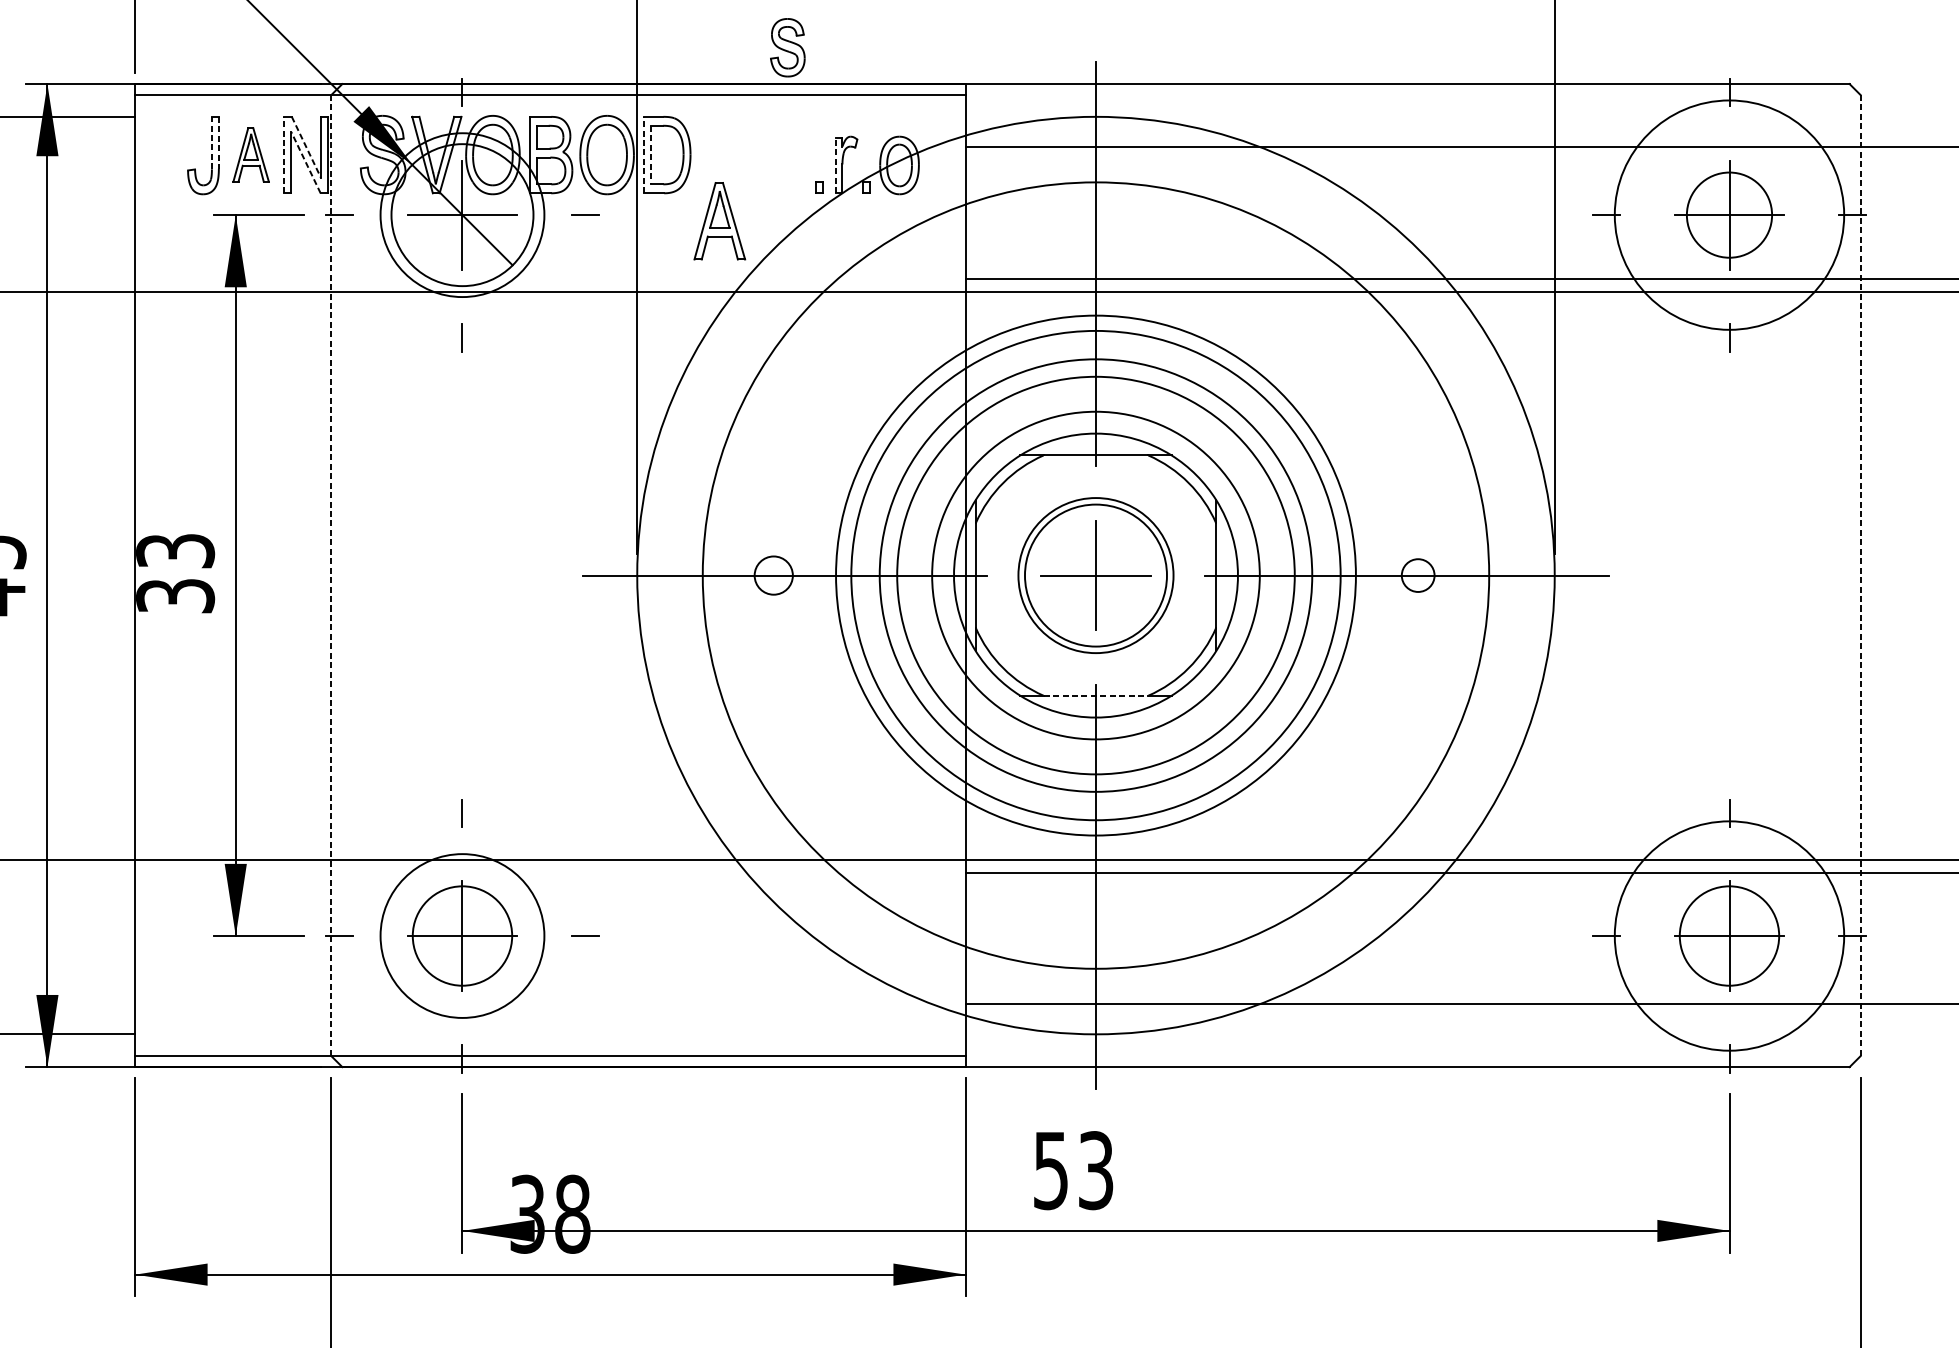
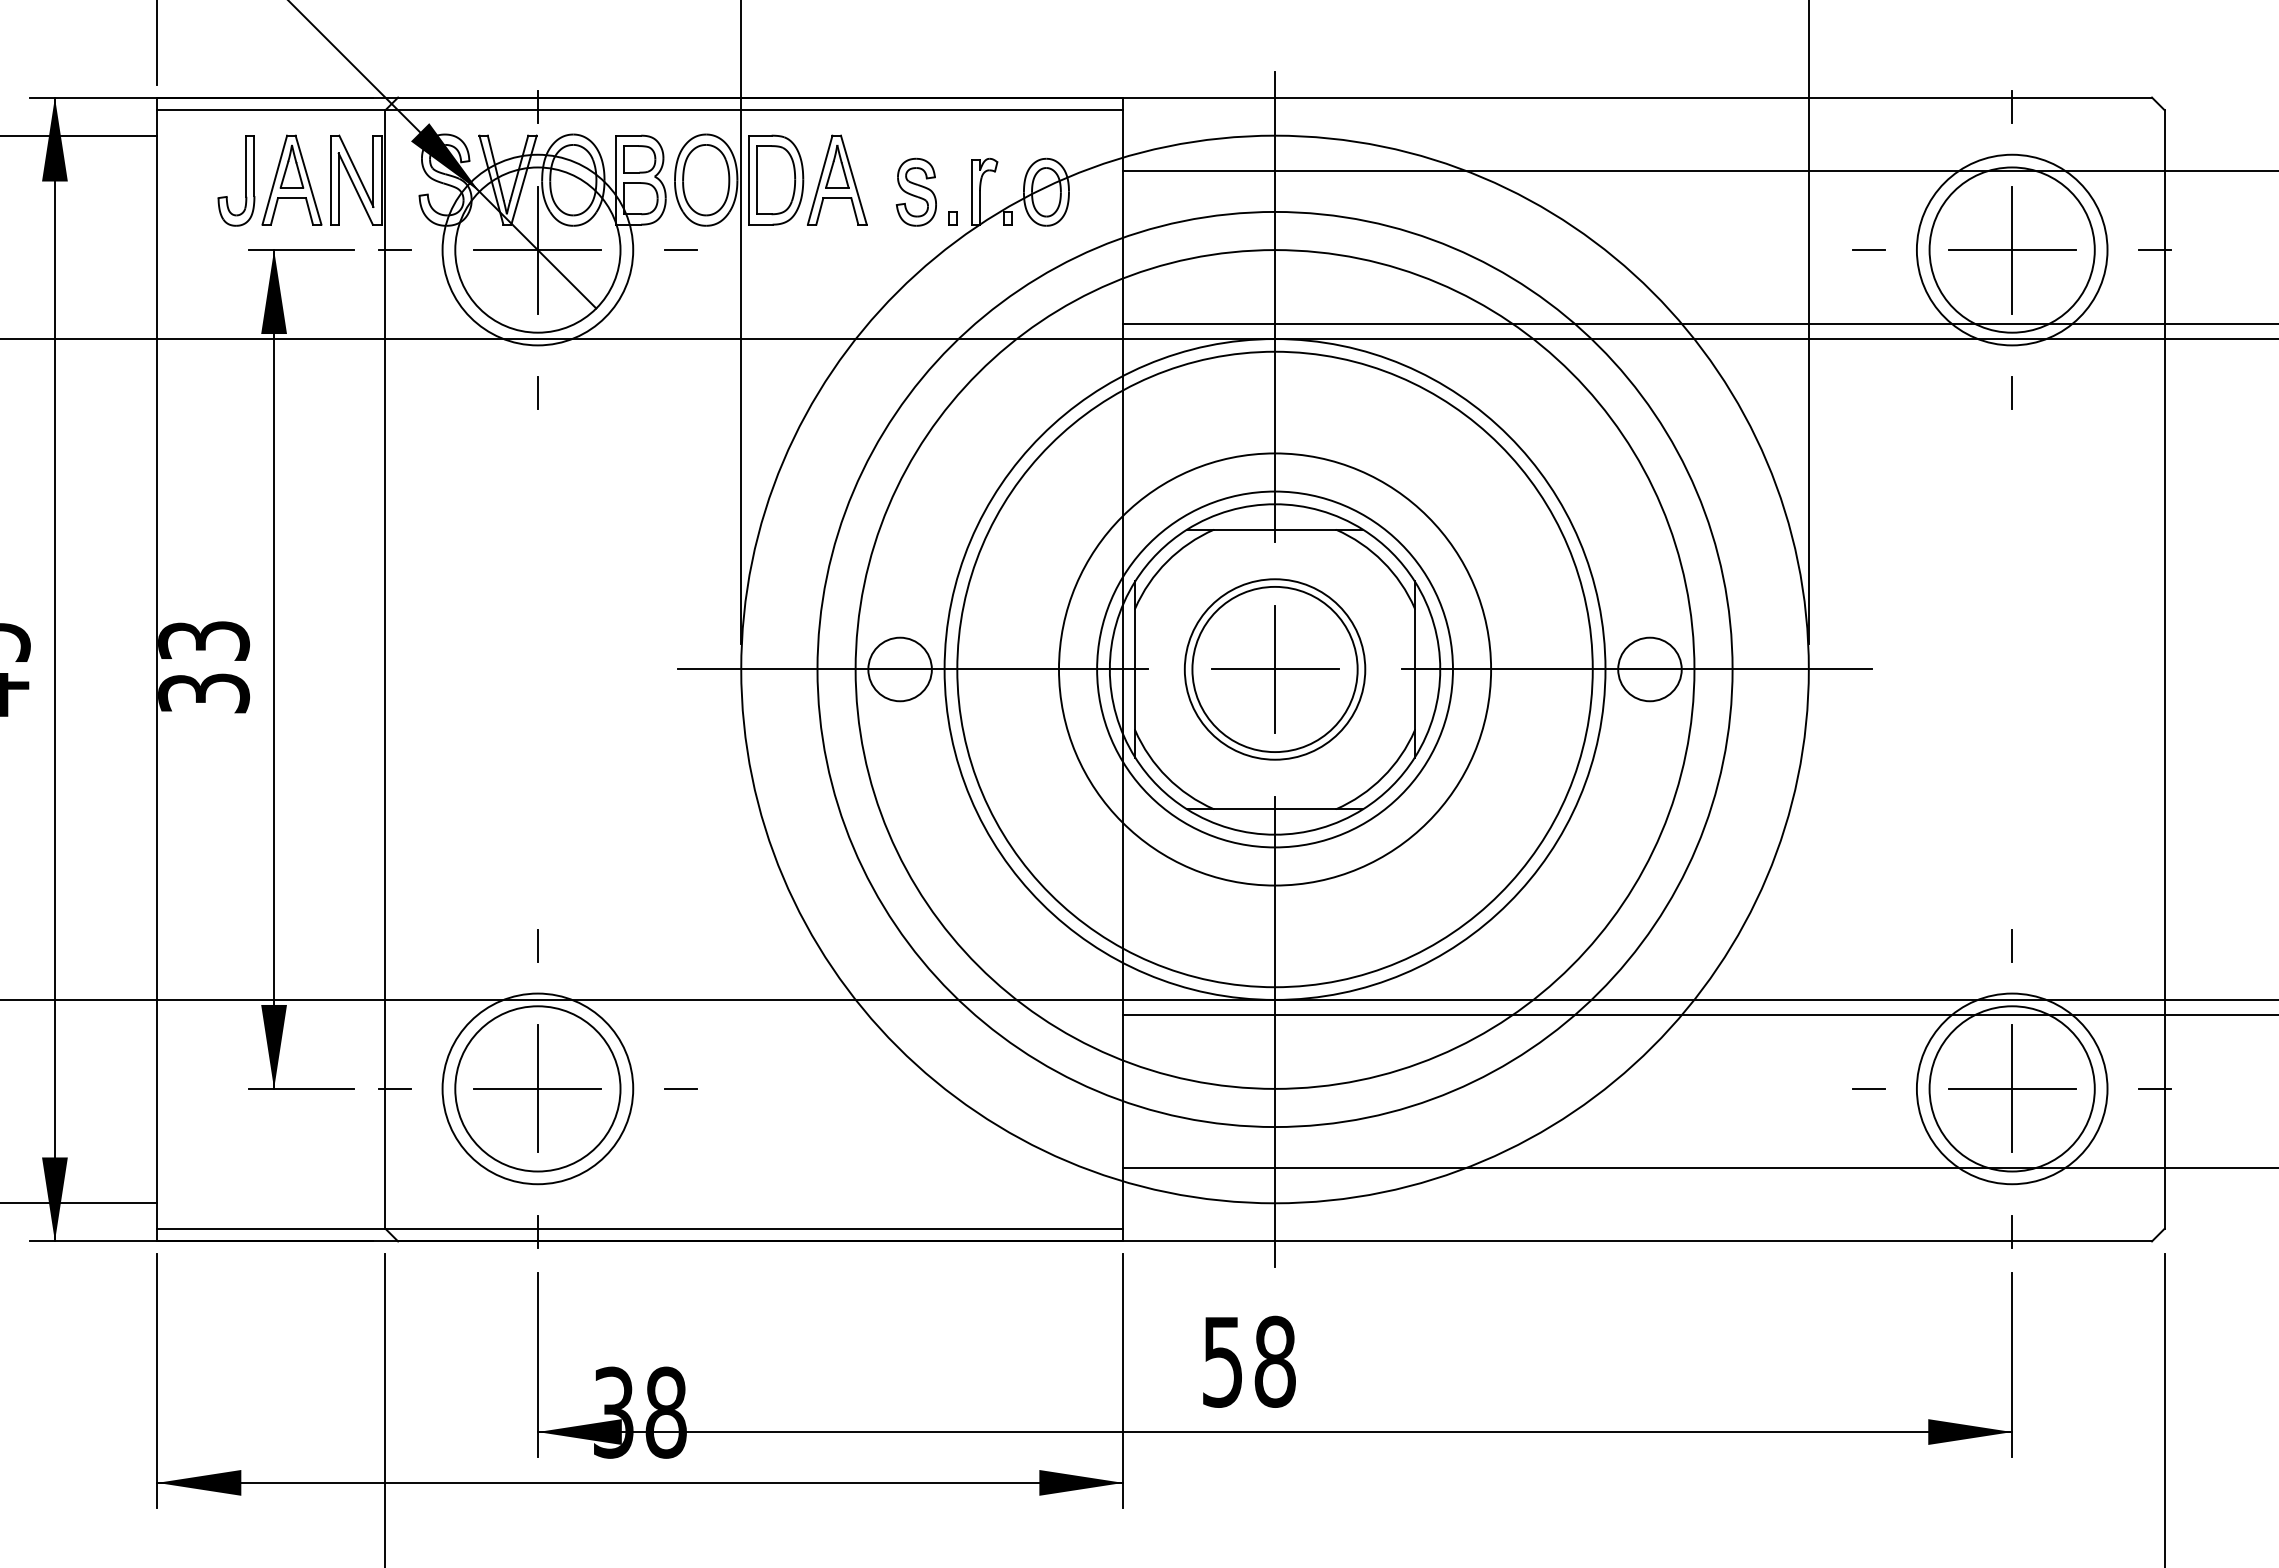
part: (786, 47) -> (915, 191), moved
line: (212, 143) -> (246, 166), dashed -> solid
line: (218, 143) -> (254, 166), dashed -> solid
line: (306, 147) -> (356, 171), dashed -> solid
part: (250, 154) -> (291, 179), size x1.43
line: (284, 154) -> (330, 179), dashed -> solid
line: (643, 154) -> (748, 179), dashed -> solid
line: (651, 155) -> (757, 180), dashed -> solid
line: (305, 162) -> (355, 188), dashed -> solid
line: (835, 164) -> (971, 191), dashed -> solid
circle: (1728, 214) -> (2011, 249), size x0.71
circle: (1728, 214) -> (2011, 249), size x1.67
part: (719, 220) -> (837, 179), moved
circle: (773, 575) -> (899, 669), size x1.43
circle: (1095, 575) -> (1274, 669), size x0.62
circle: (1095, 575) -> (1274, 669), size x0.71
circle: (1095, 575) -> (1274, 669), size x1.43
circle: (1095, 575) -> (1274, 669), size x1.67
circle: (1095, 575) -> (1274, 669), size x1.67
circle: (1417, 575) -> (1649, 669), size x1.67
line: (331, 576) -> (385, 670), dashed -> solid
line: (1860, 576) -> (2164, 670), dashed -> solid
line: (1096, 695) -> (1275, 809), dashed -> solid
circle: (462, 935) -> (537, 1088), size x1.43
circle: (1728, 935) -> (2011, 1088), size x0.71
circle: (1728, 935) -> (2011, 1088), size x1.43
text: (1095, 1170) -> (1274, 1361), 53 -> 58

